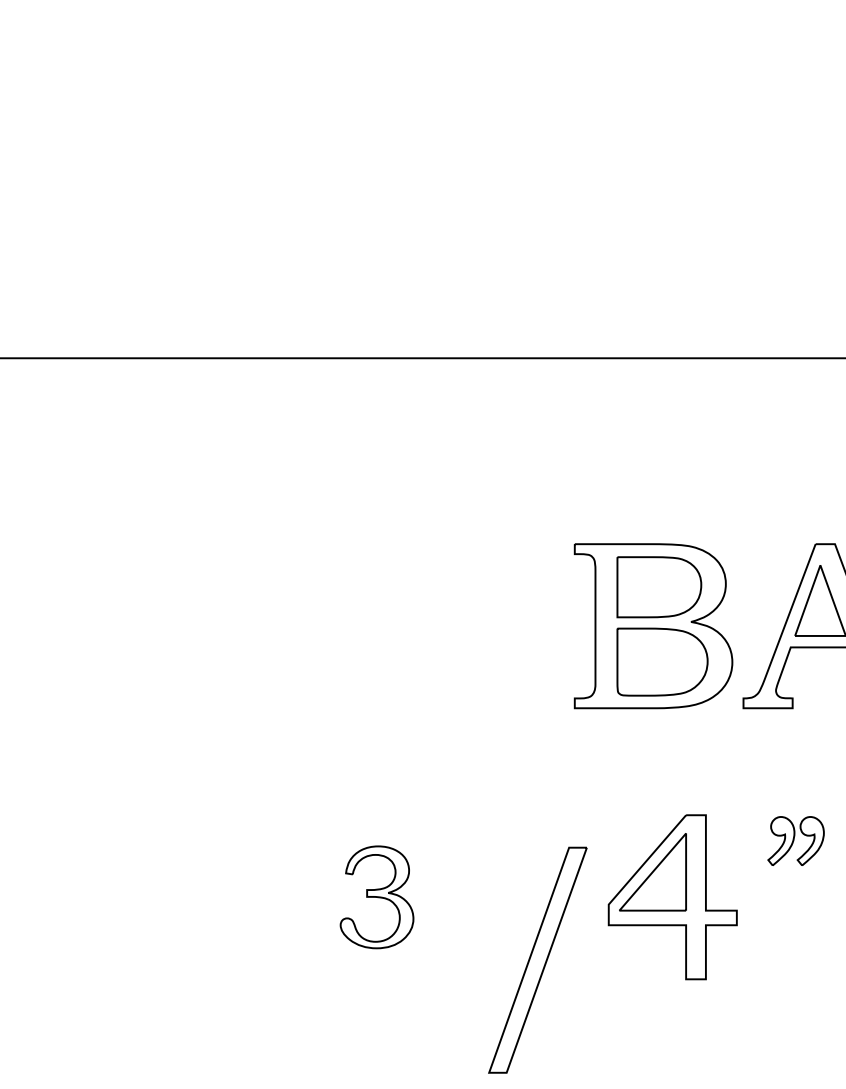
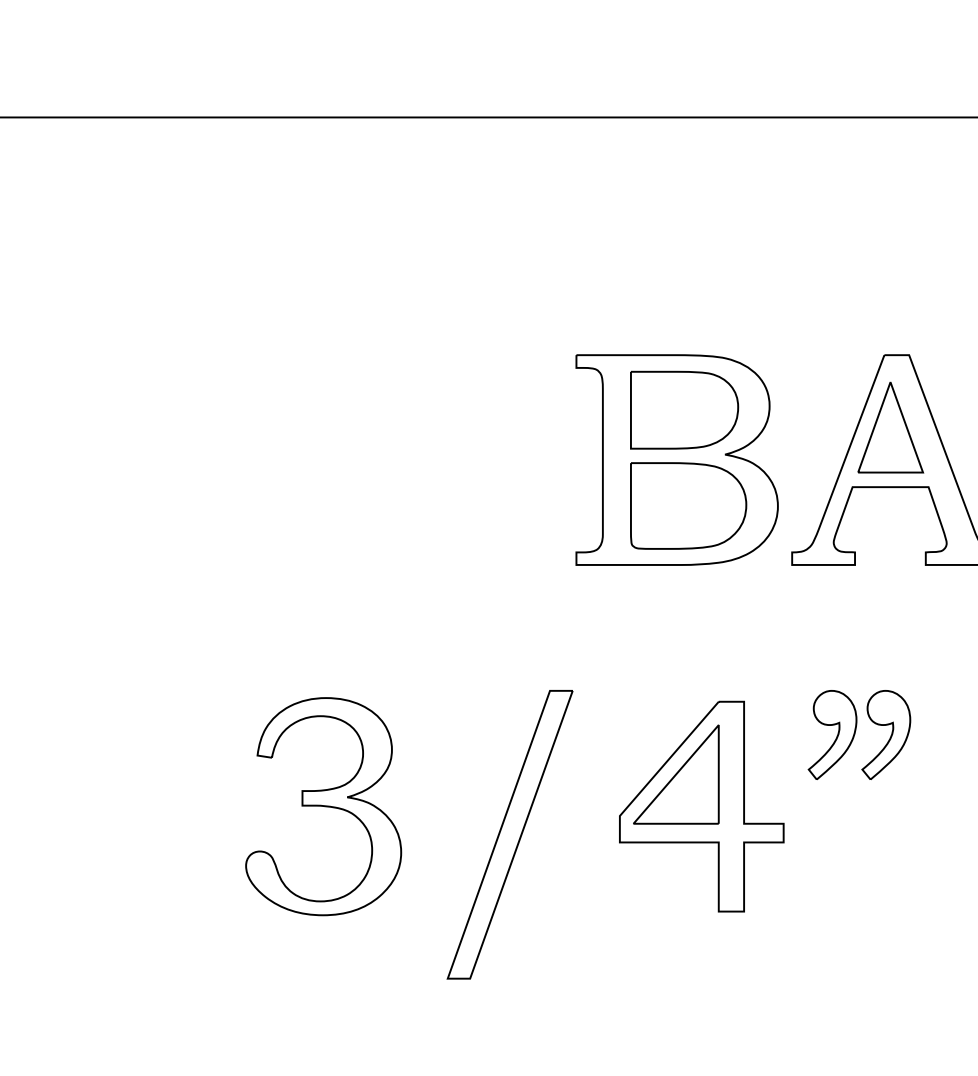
part: (795, 840) -> (858, 734), size x1.43
part: (376, 897) -> (322, 806), size x1.67
part: (537, 959) -> (509, 833), moved

